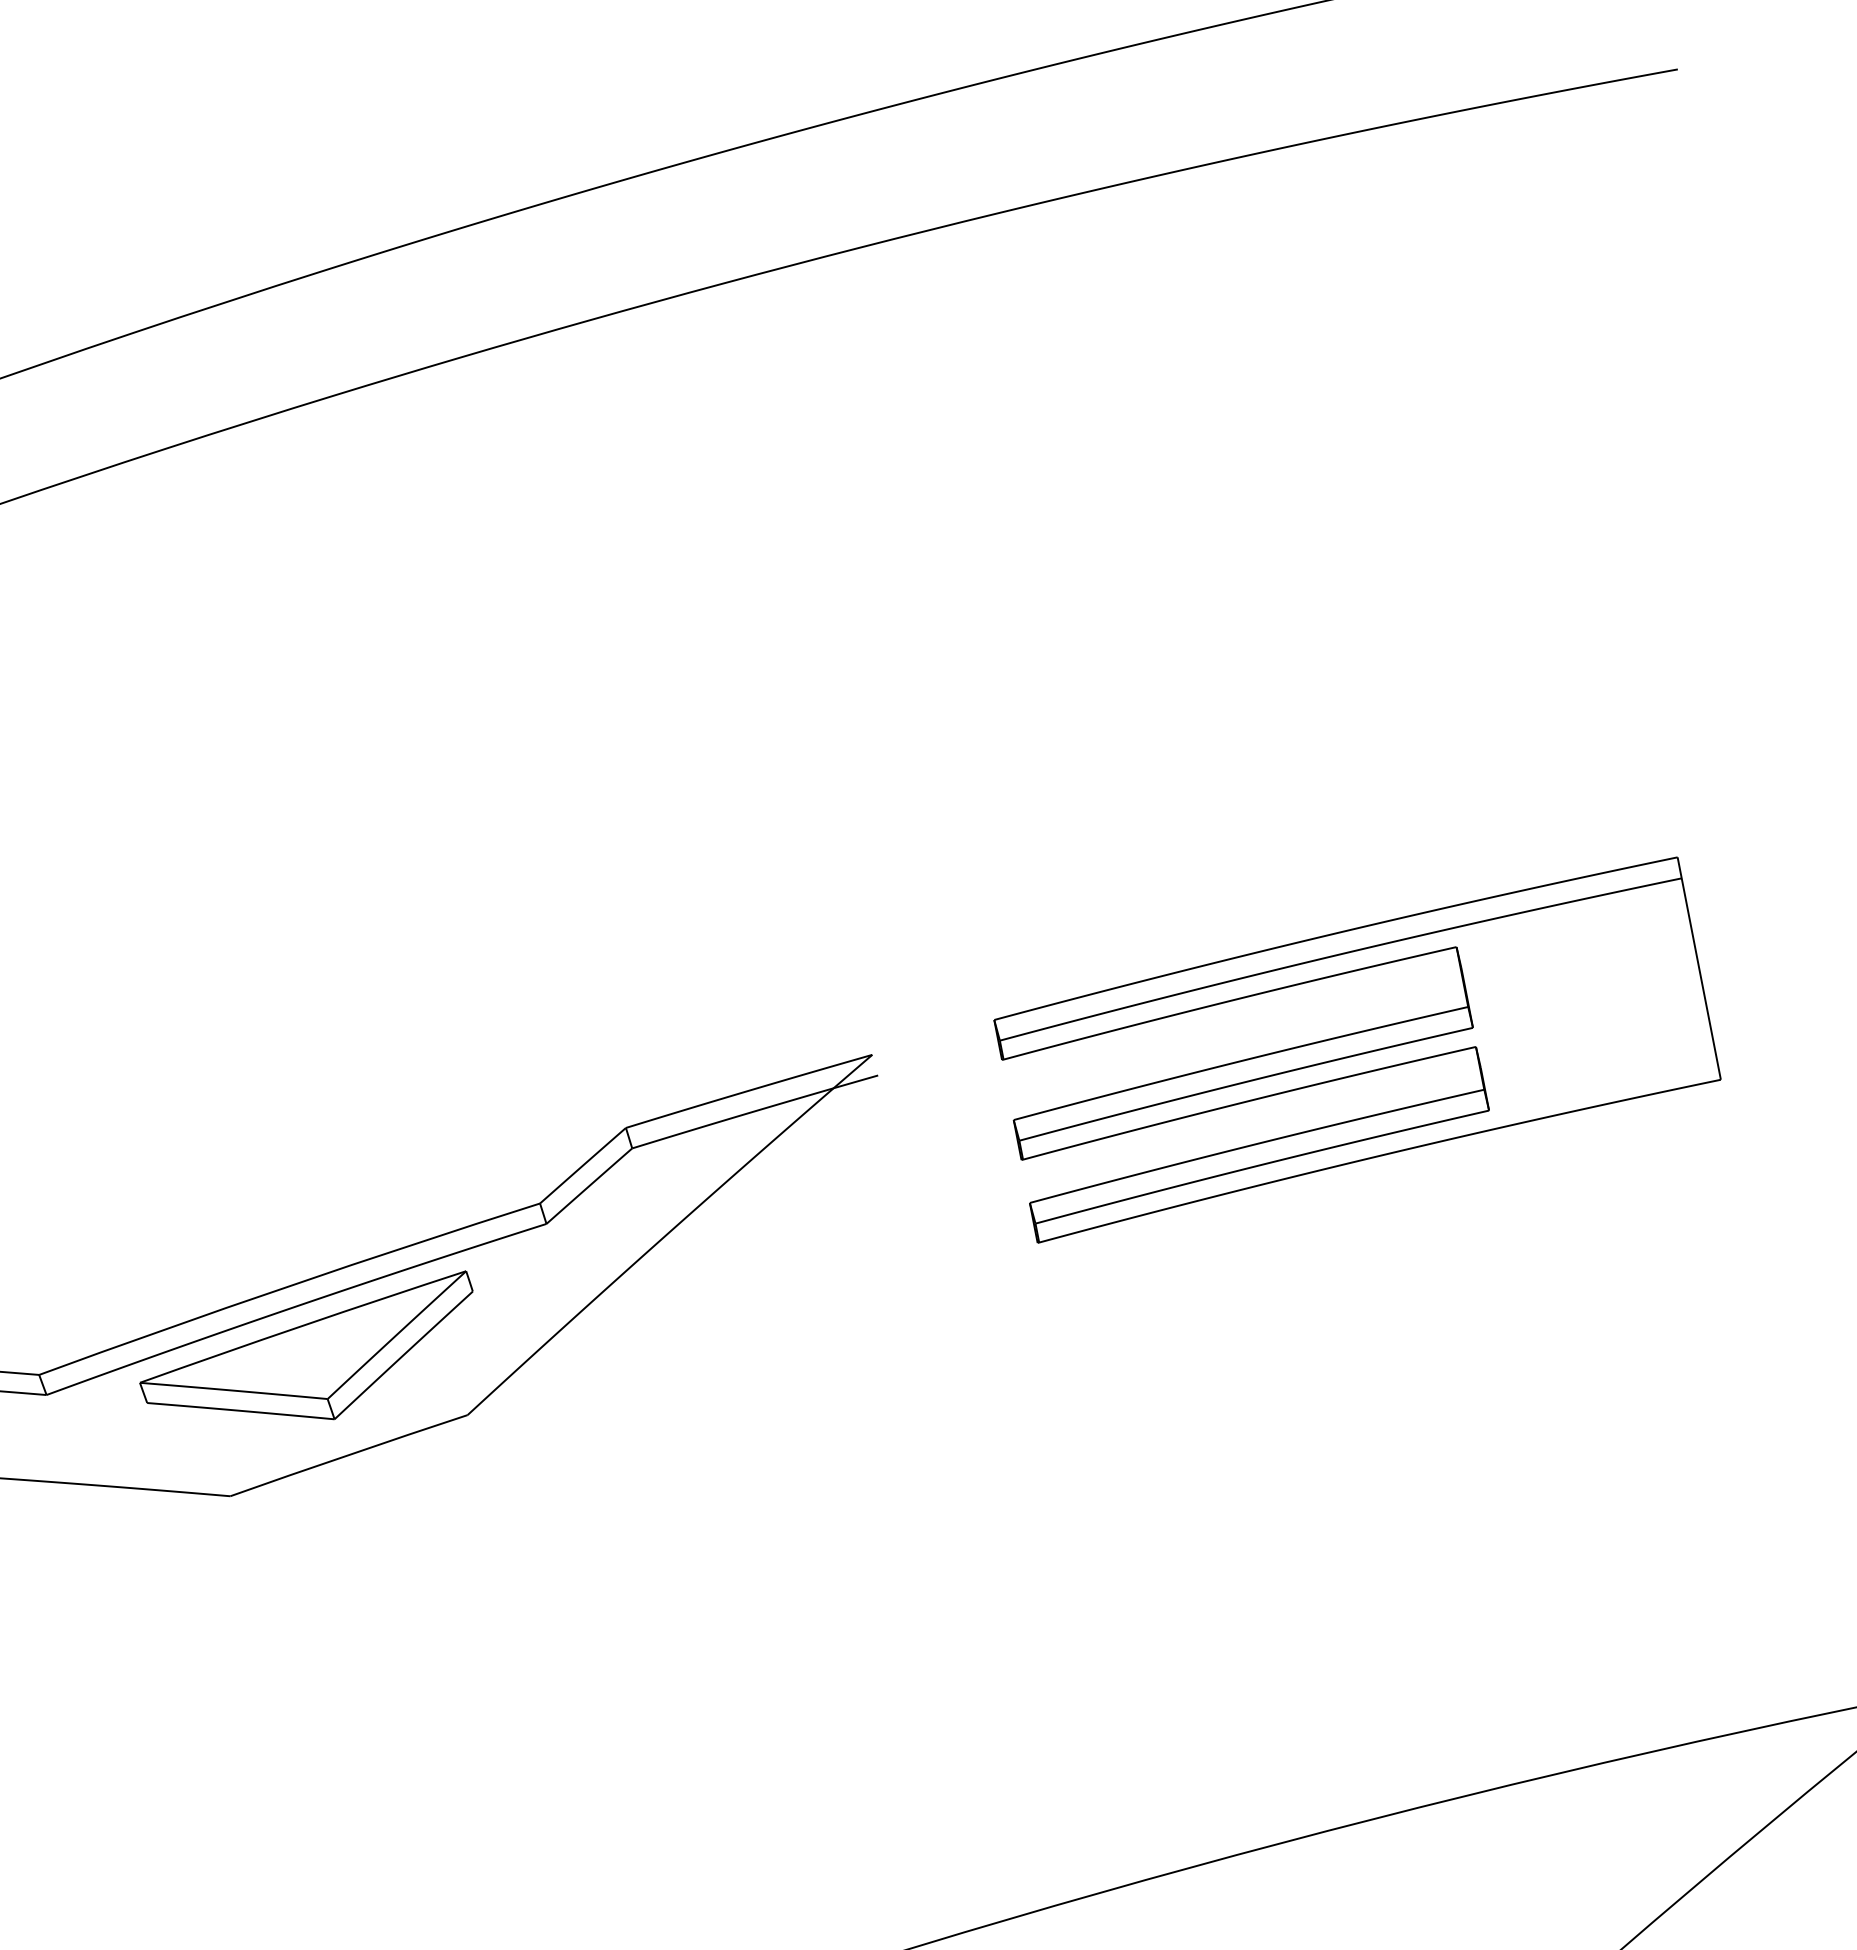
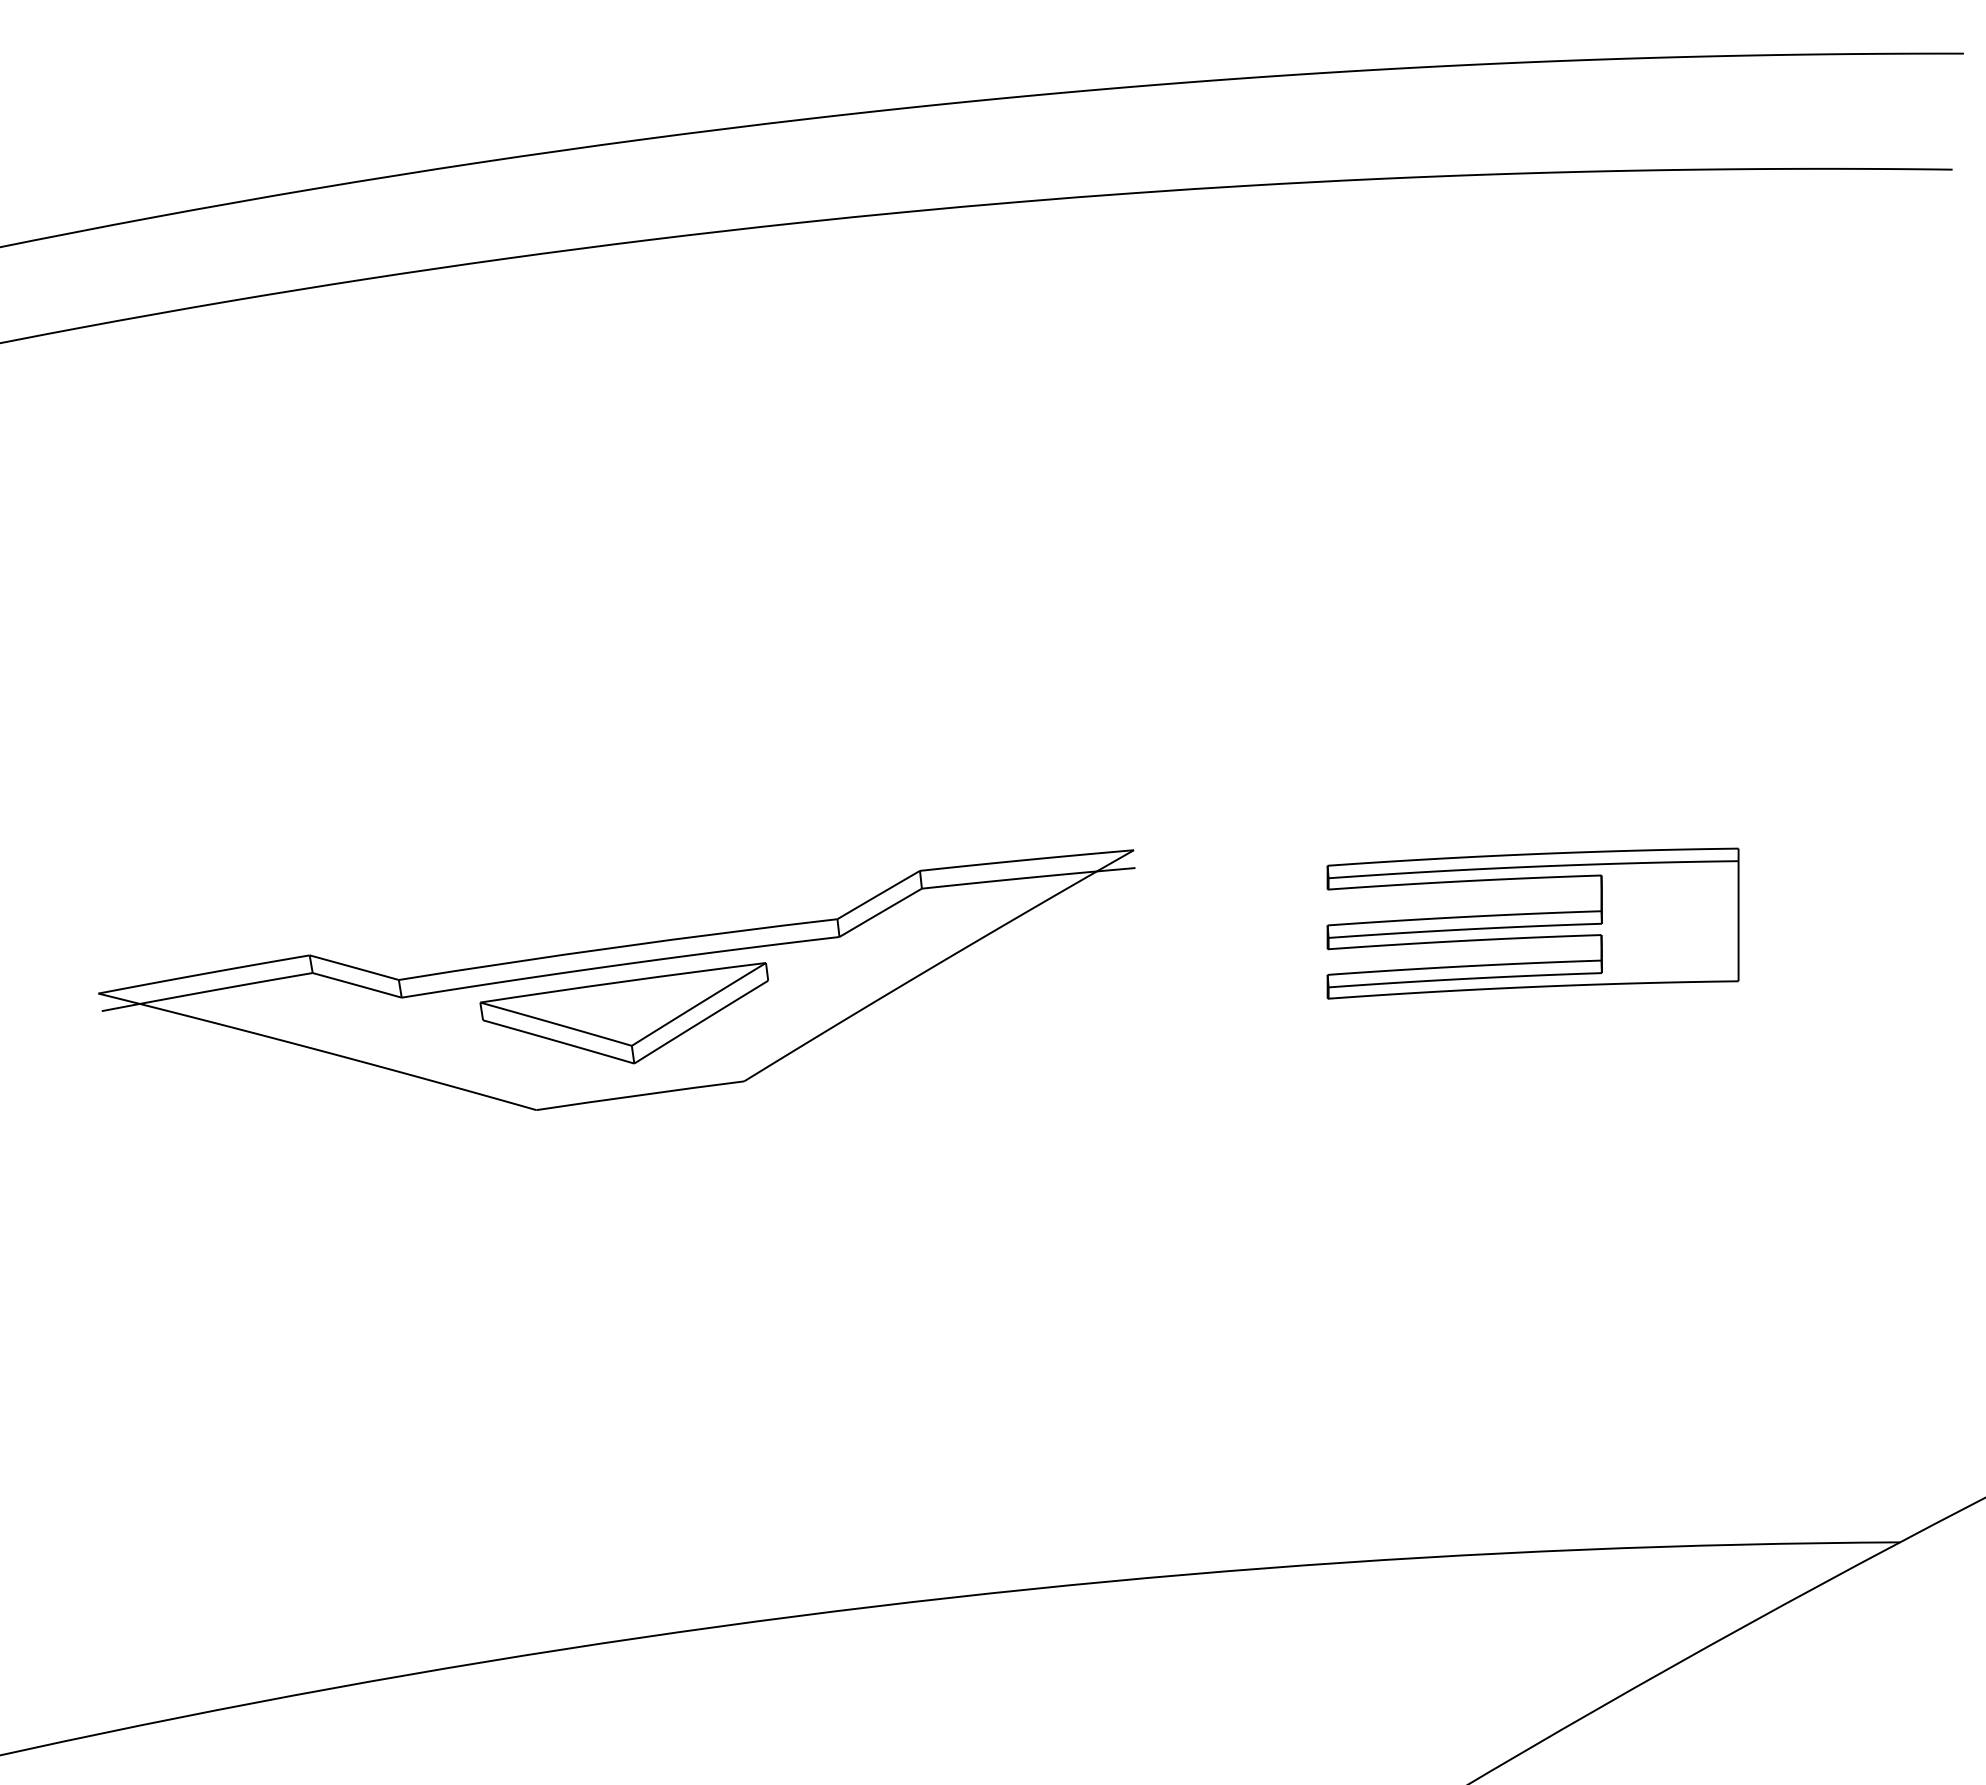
part: (1356, 1049) -> (1532, 923), size x0.7

